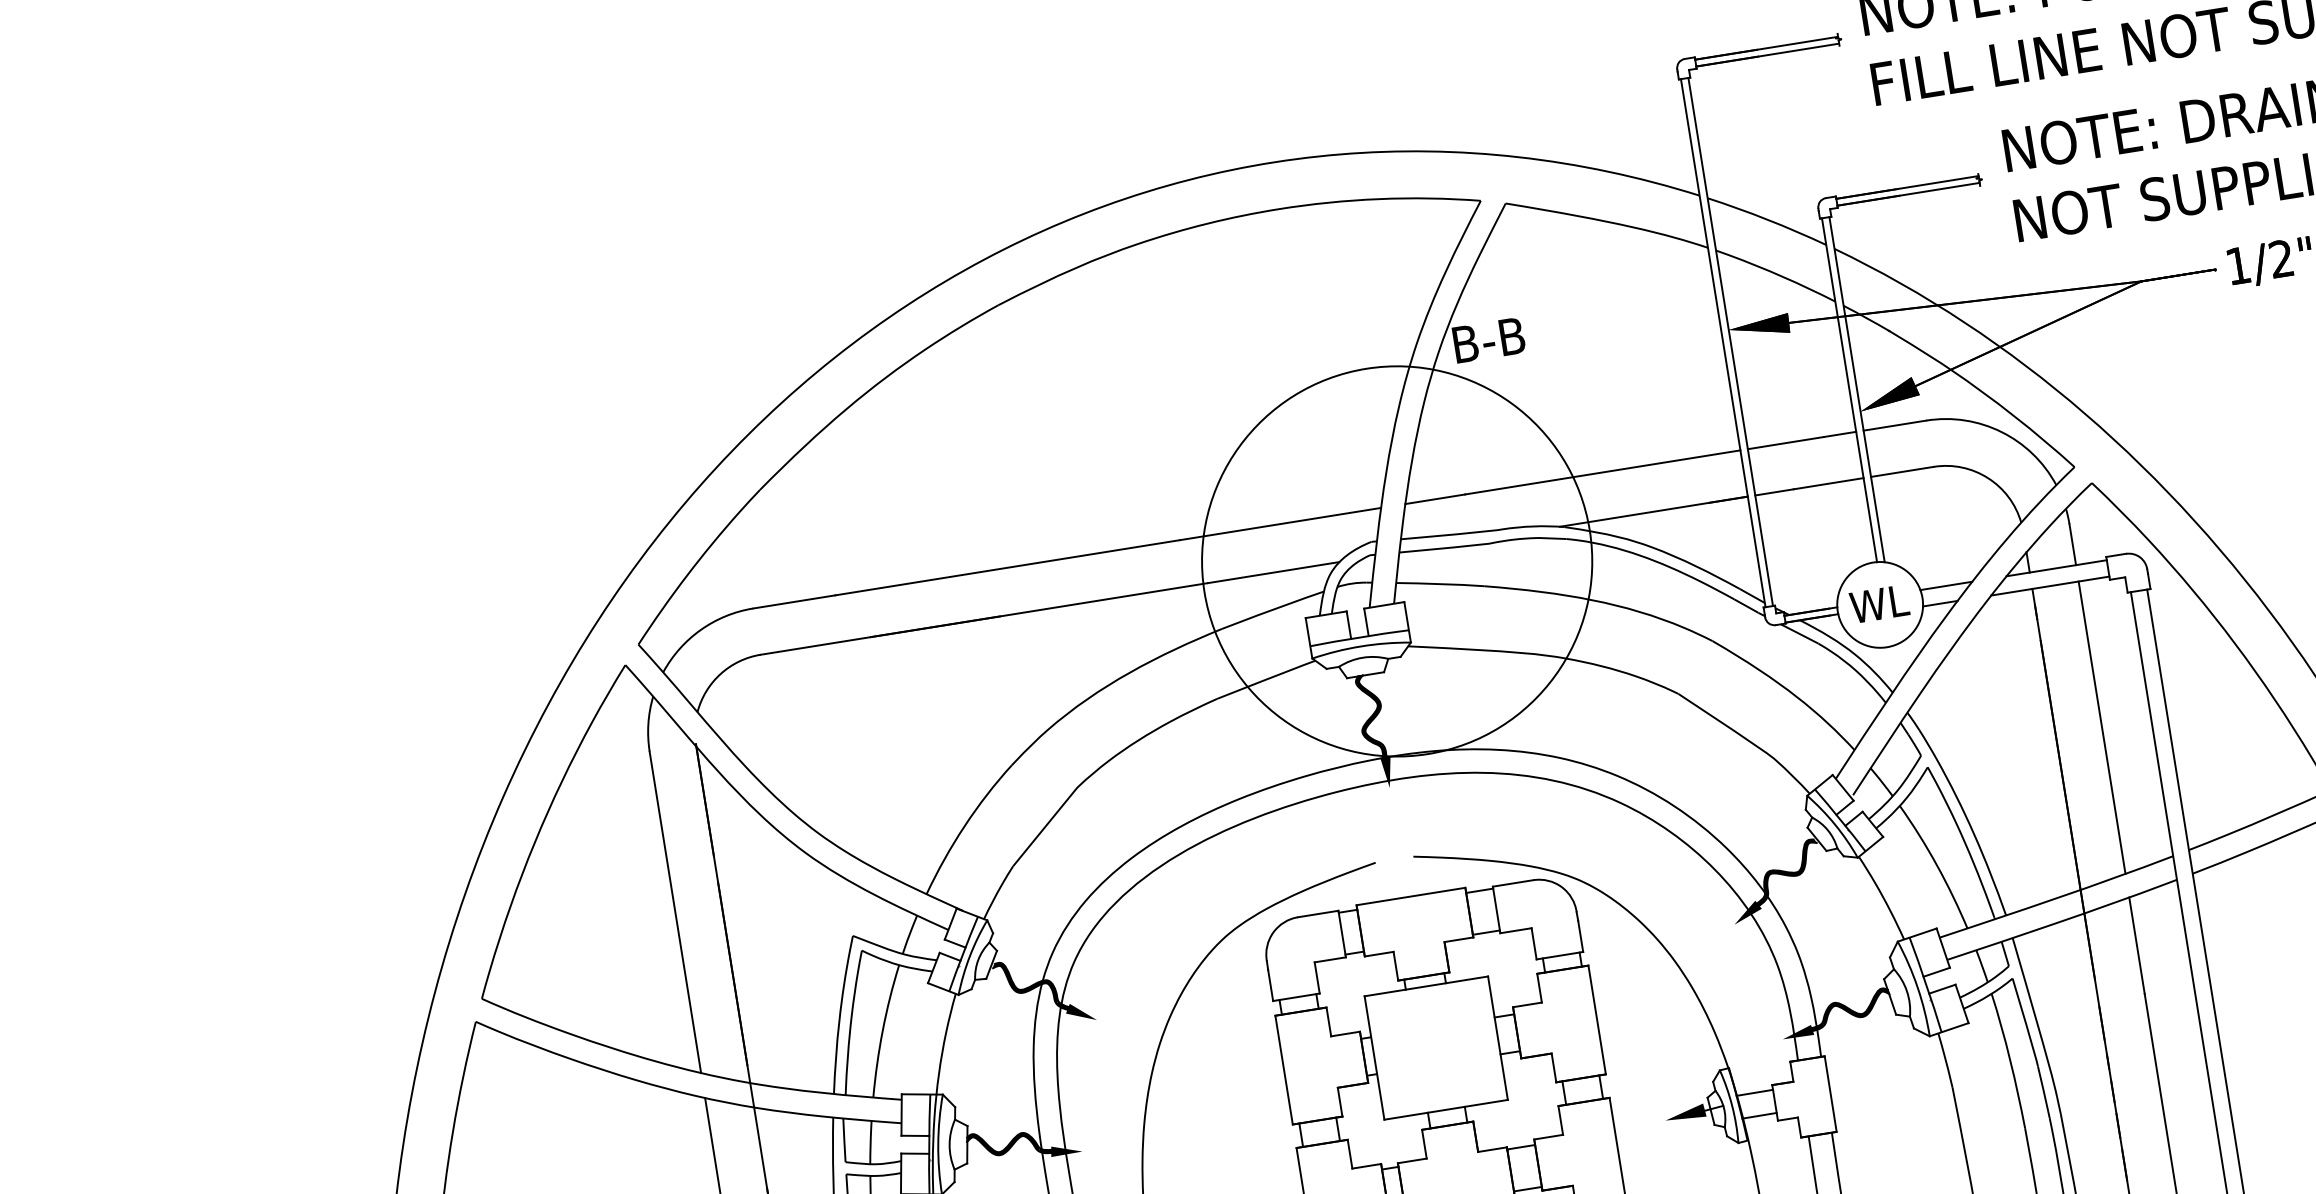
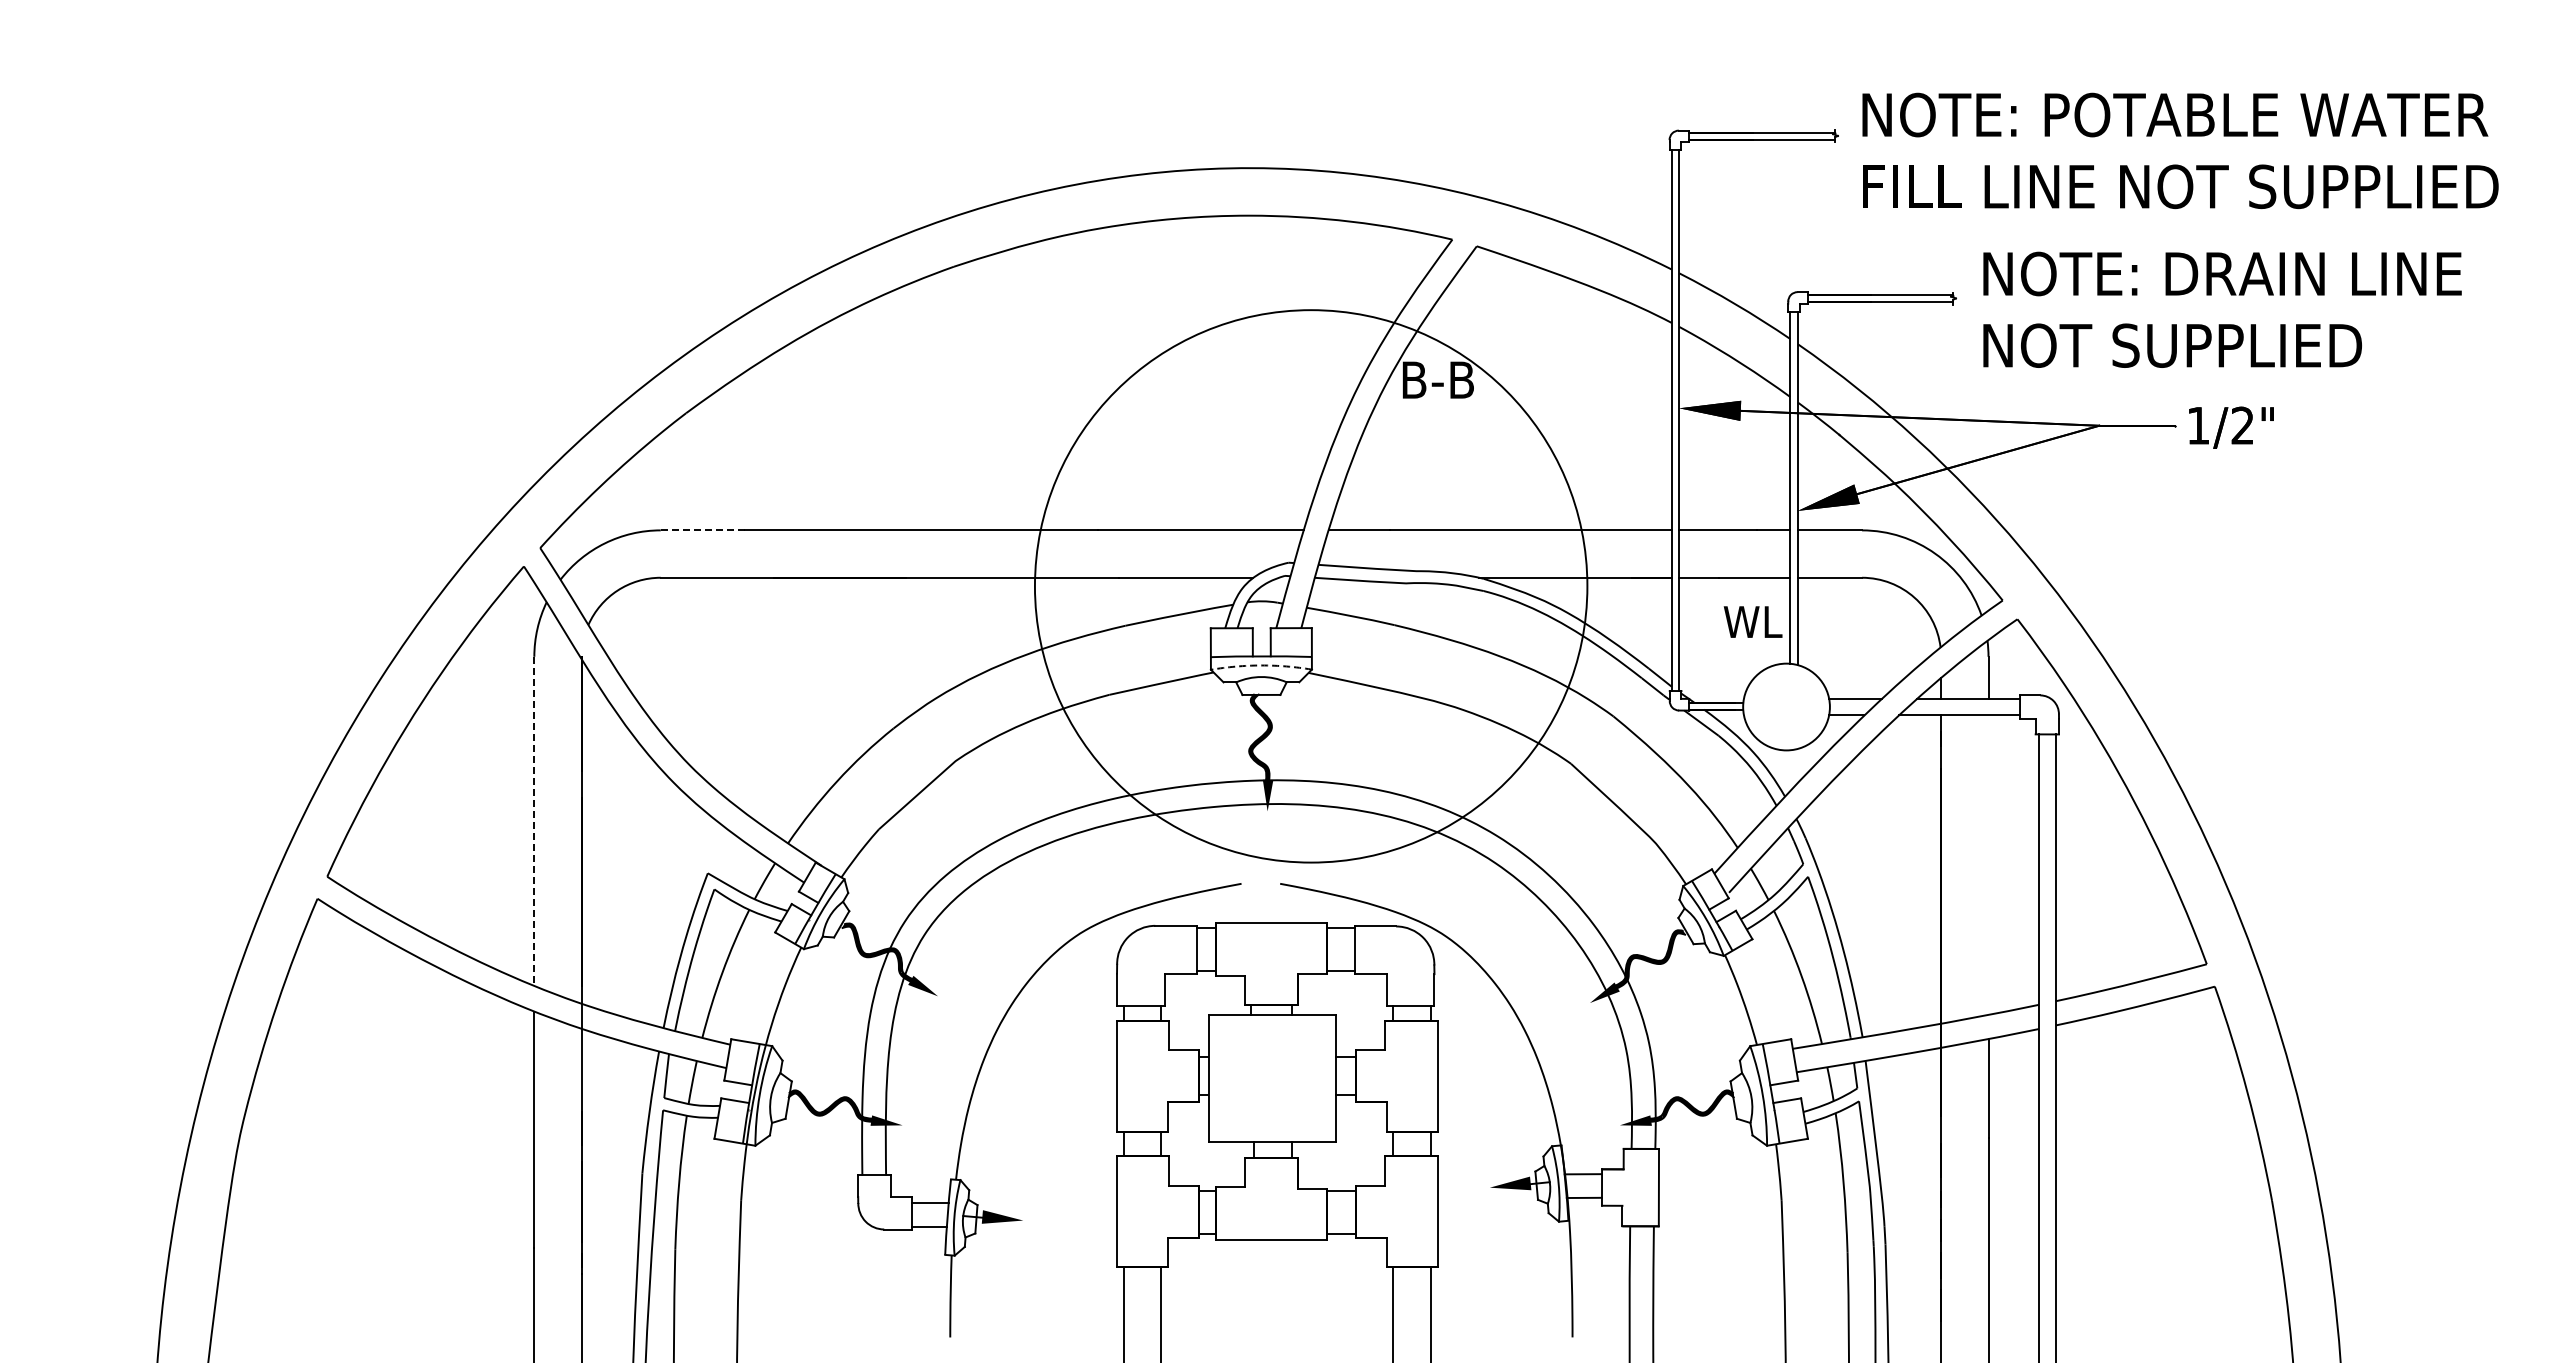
circle: (1396, 561) -> (1310, 586), size x1.4
line: (795, 601) -> (703, 530), solid -> dashed
text: (1878, 603) -> (1752, 621), moved
arc: (1361, 646) -> (1261, 665), solid -> dashed
line: (2101, 727) -> (1988, 864), removed
line: (675, 912) -> (534, 821), solid -> dashed

